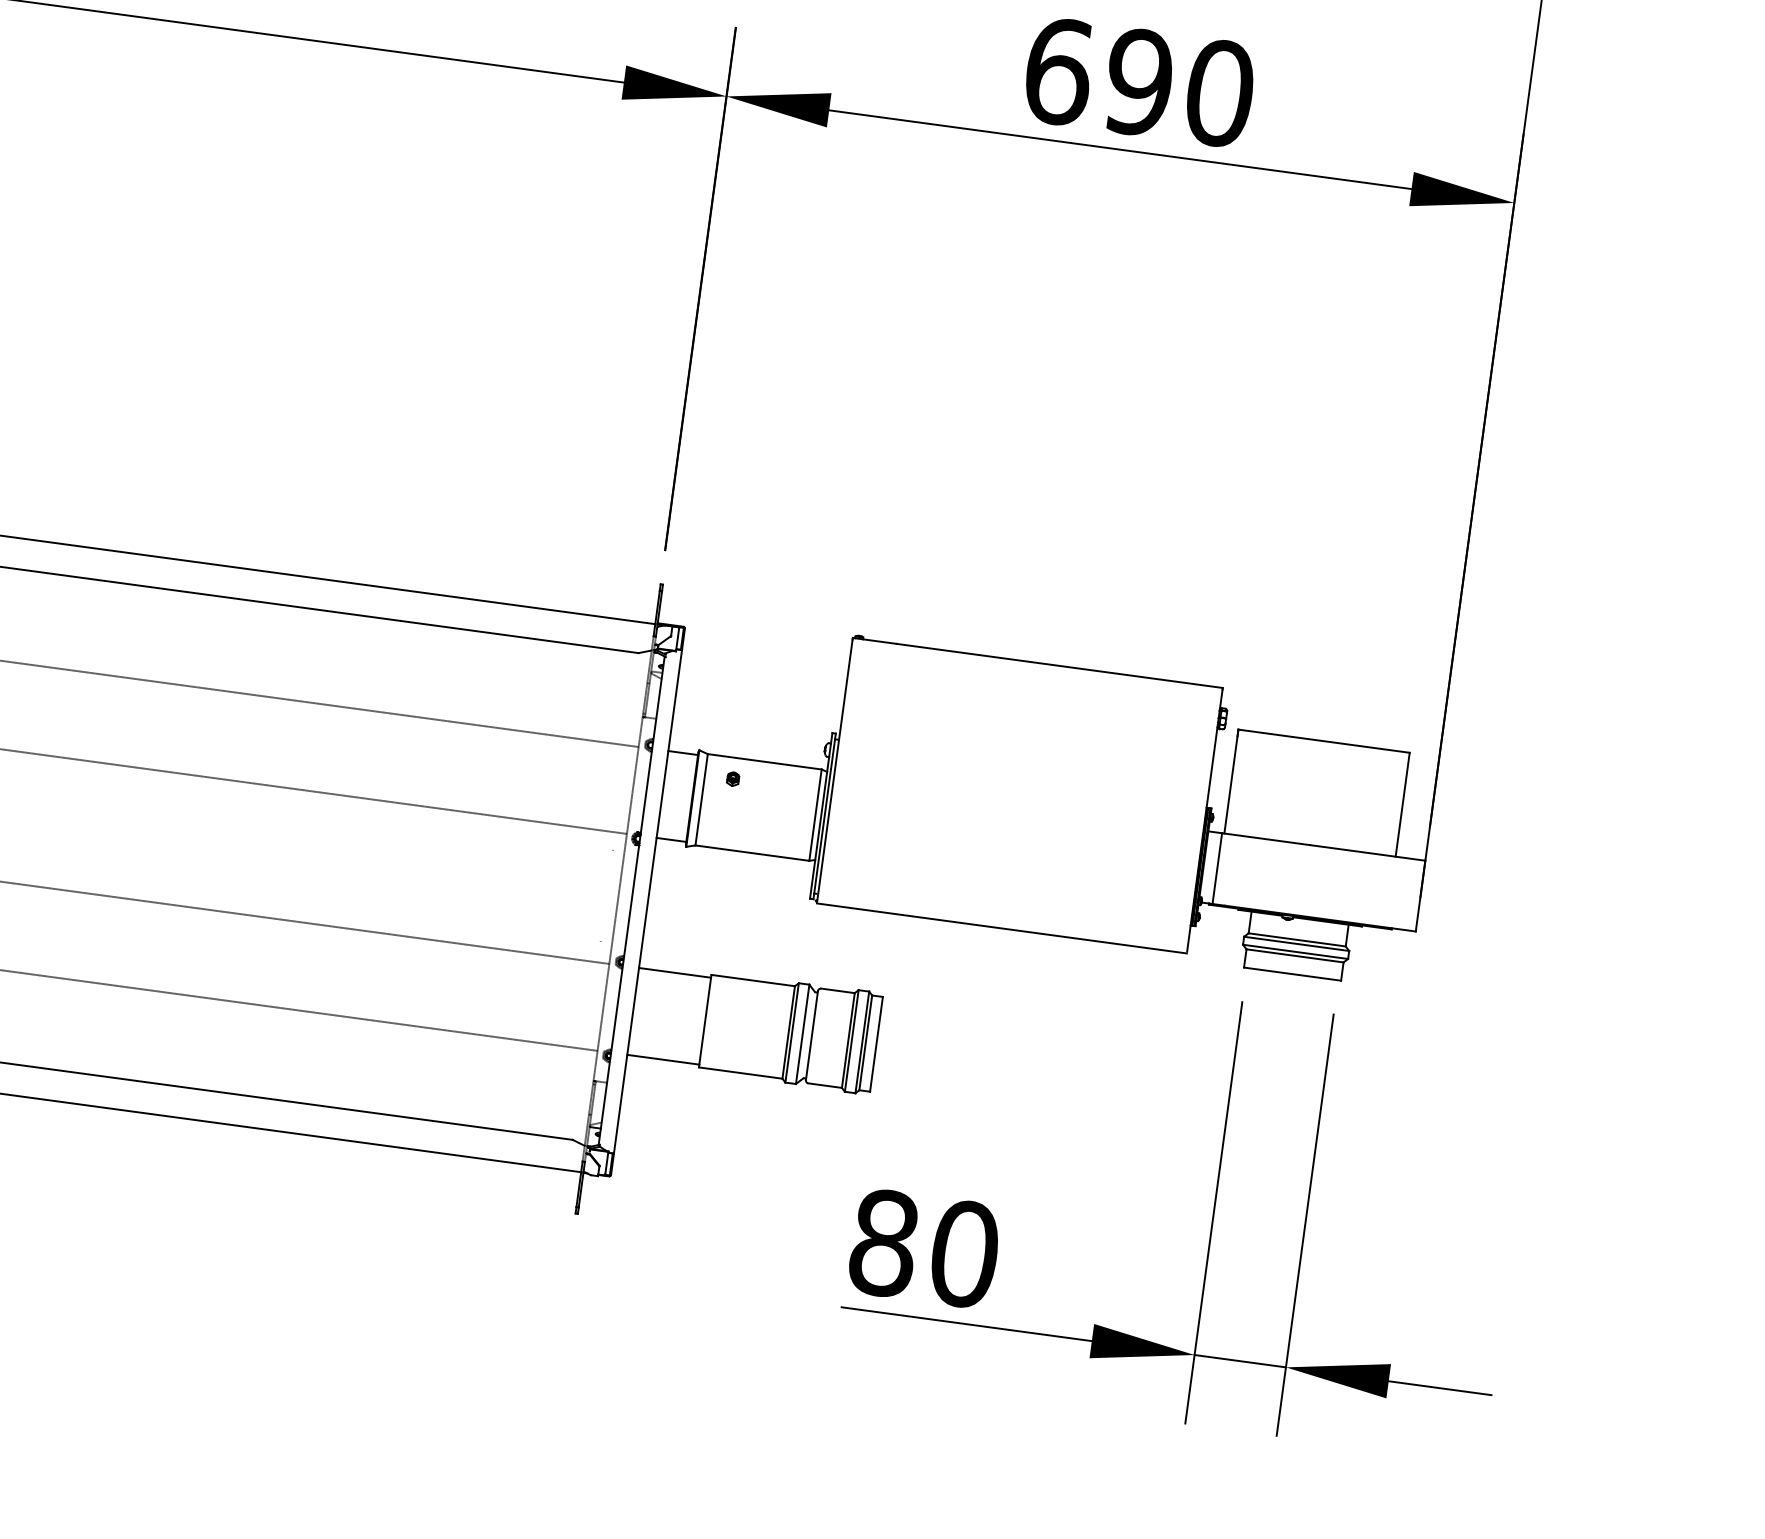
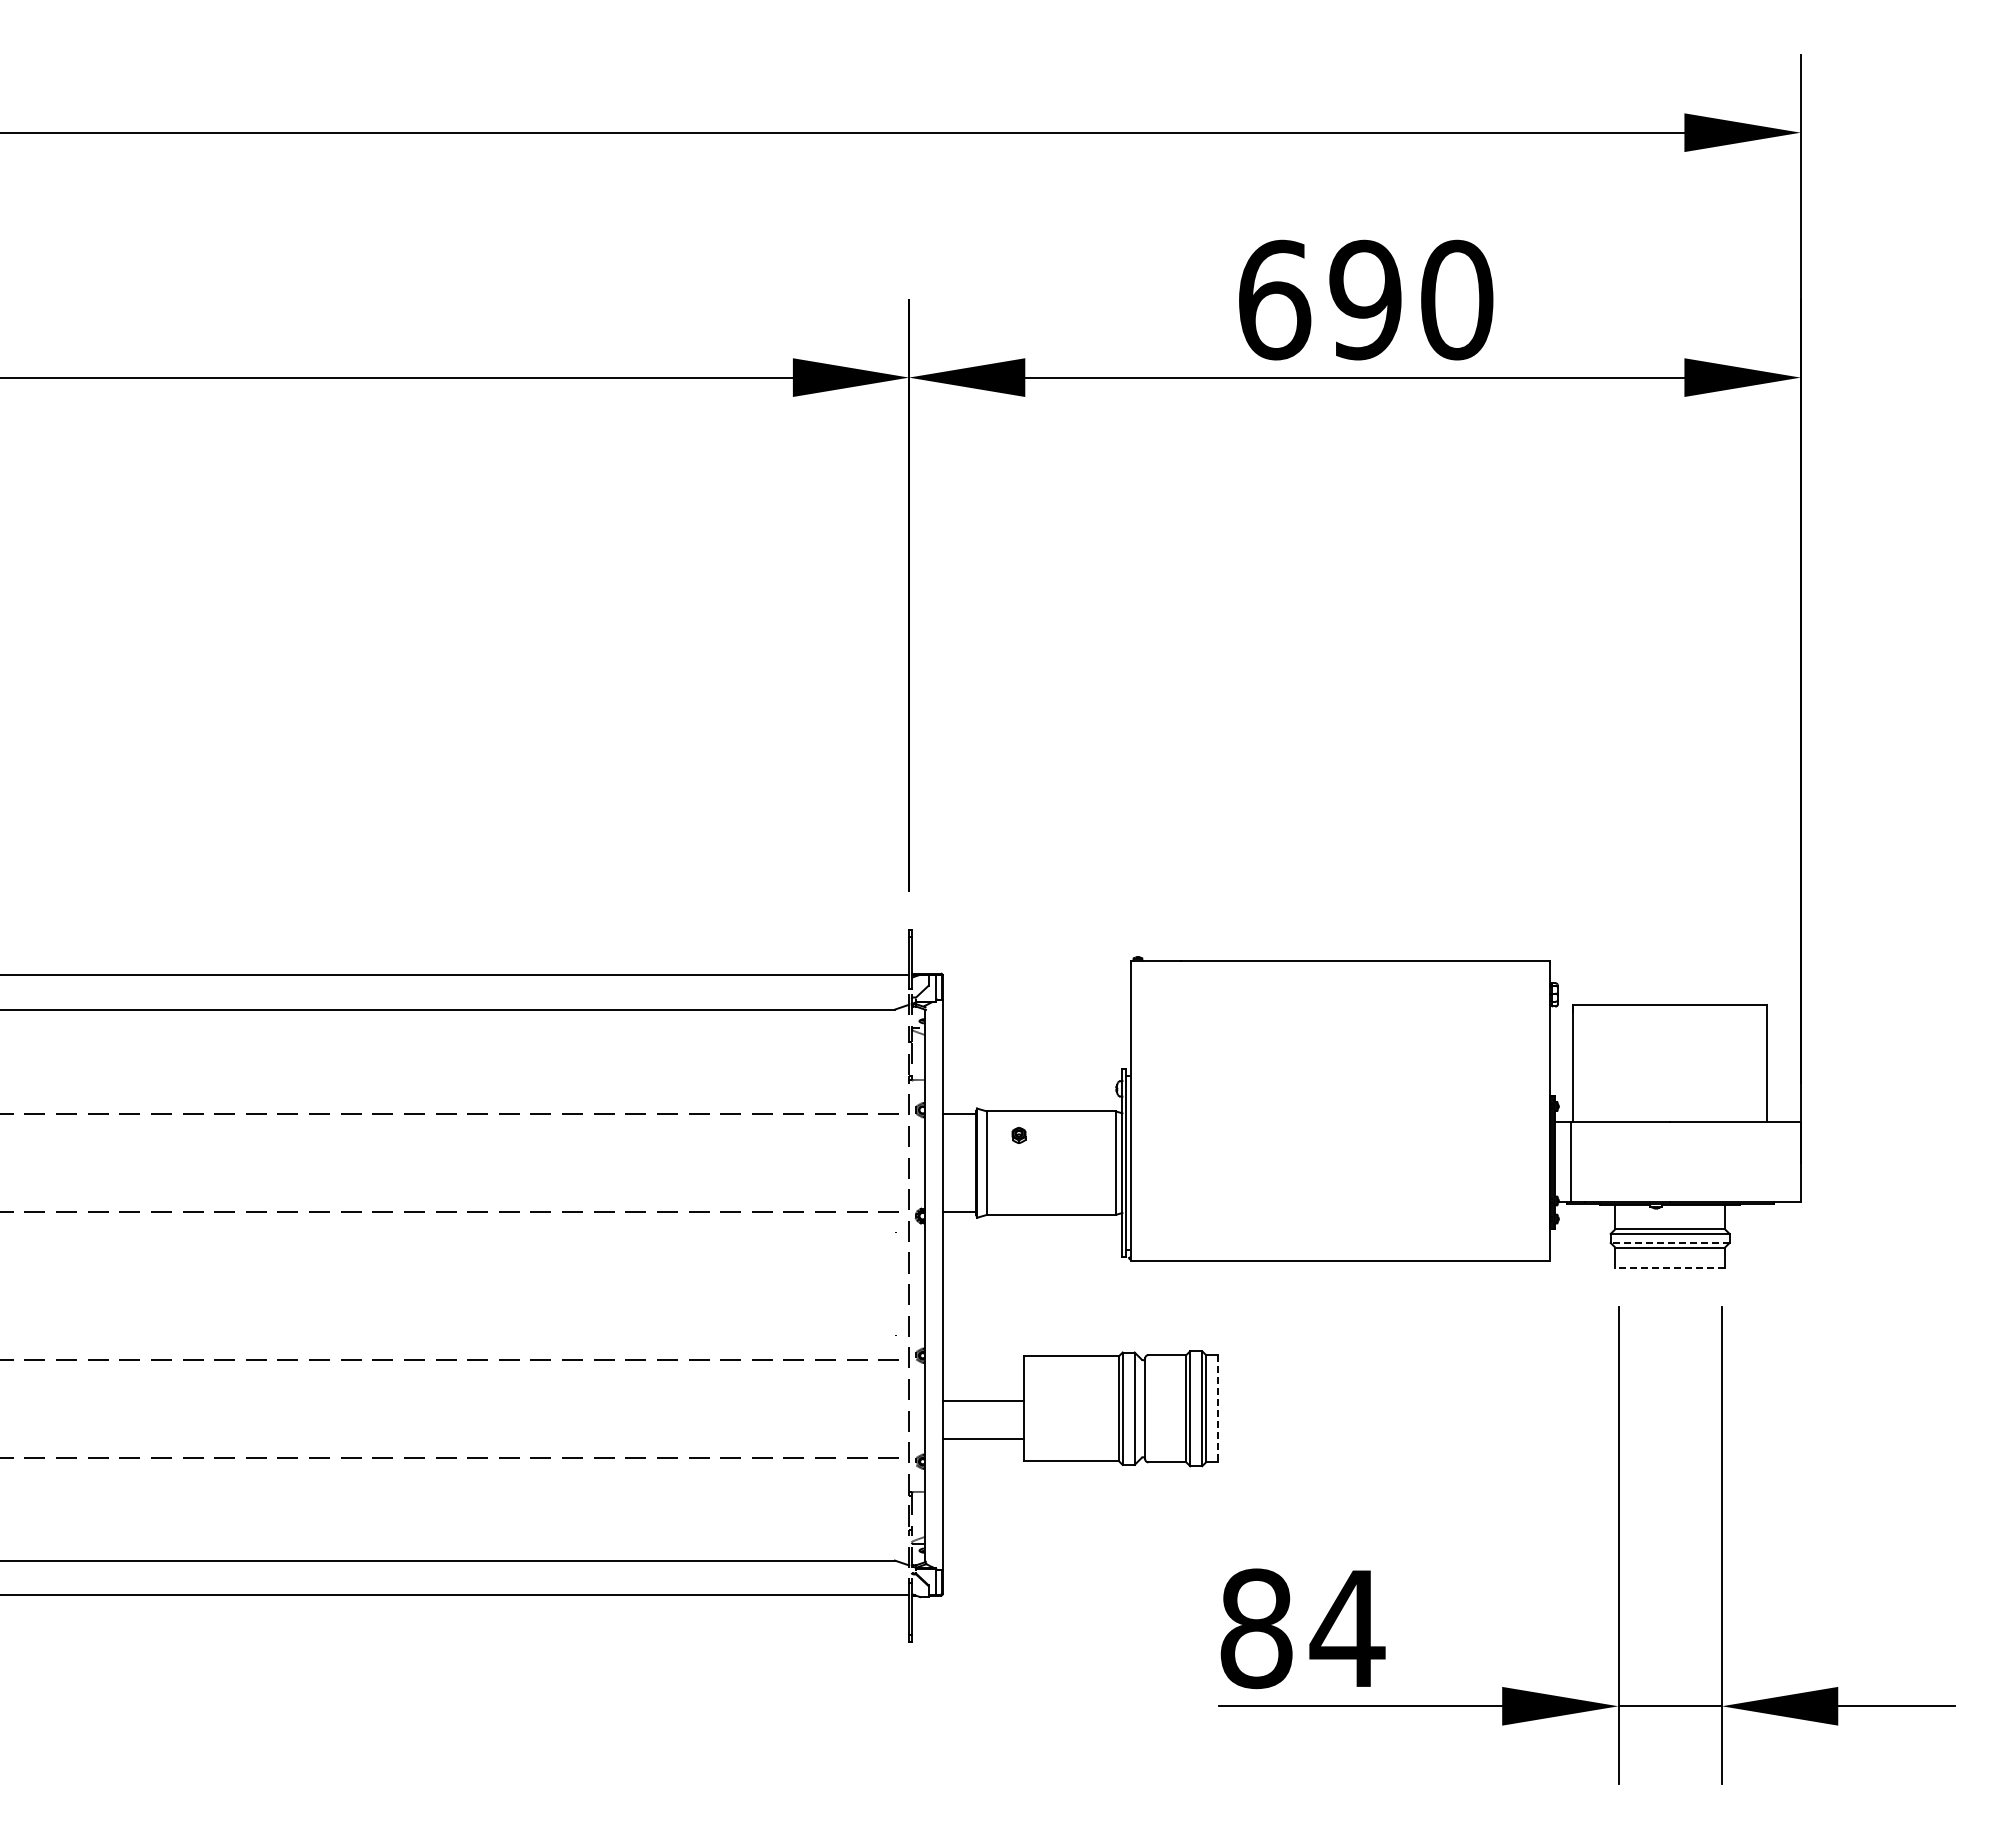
line: (1295, 951) -> (1669, 1242), solid -> dashed
line: (675, 972) -> (983, 1438), moved
line: (1292, 974) -> (1670, 1268), solid -> dashed
line: (876, 1044) -> (1218, 1408), solid -> dashed
line: (663, 1059) -> (983, 1400), moved
text: (964, 1253) -> (1347, 1628), 80 -> 84

